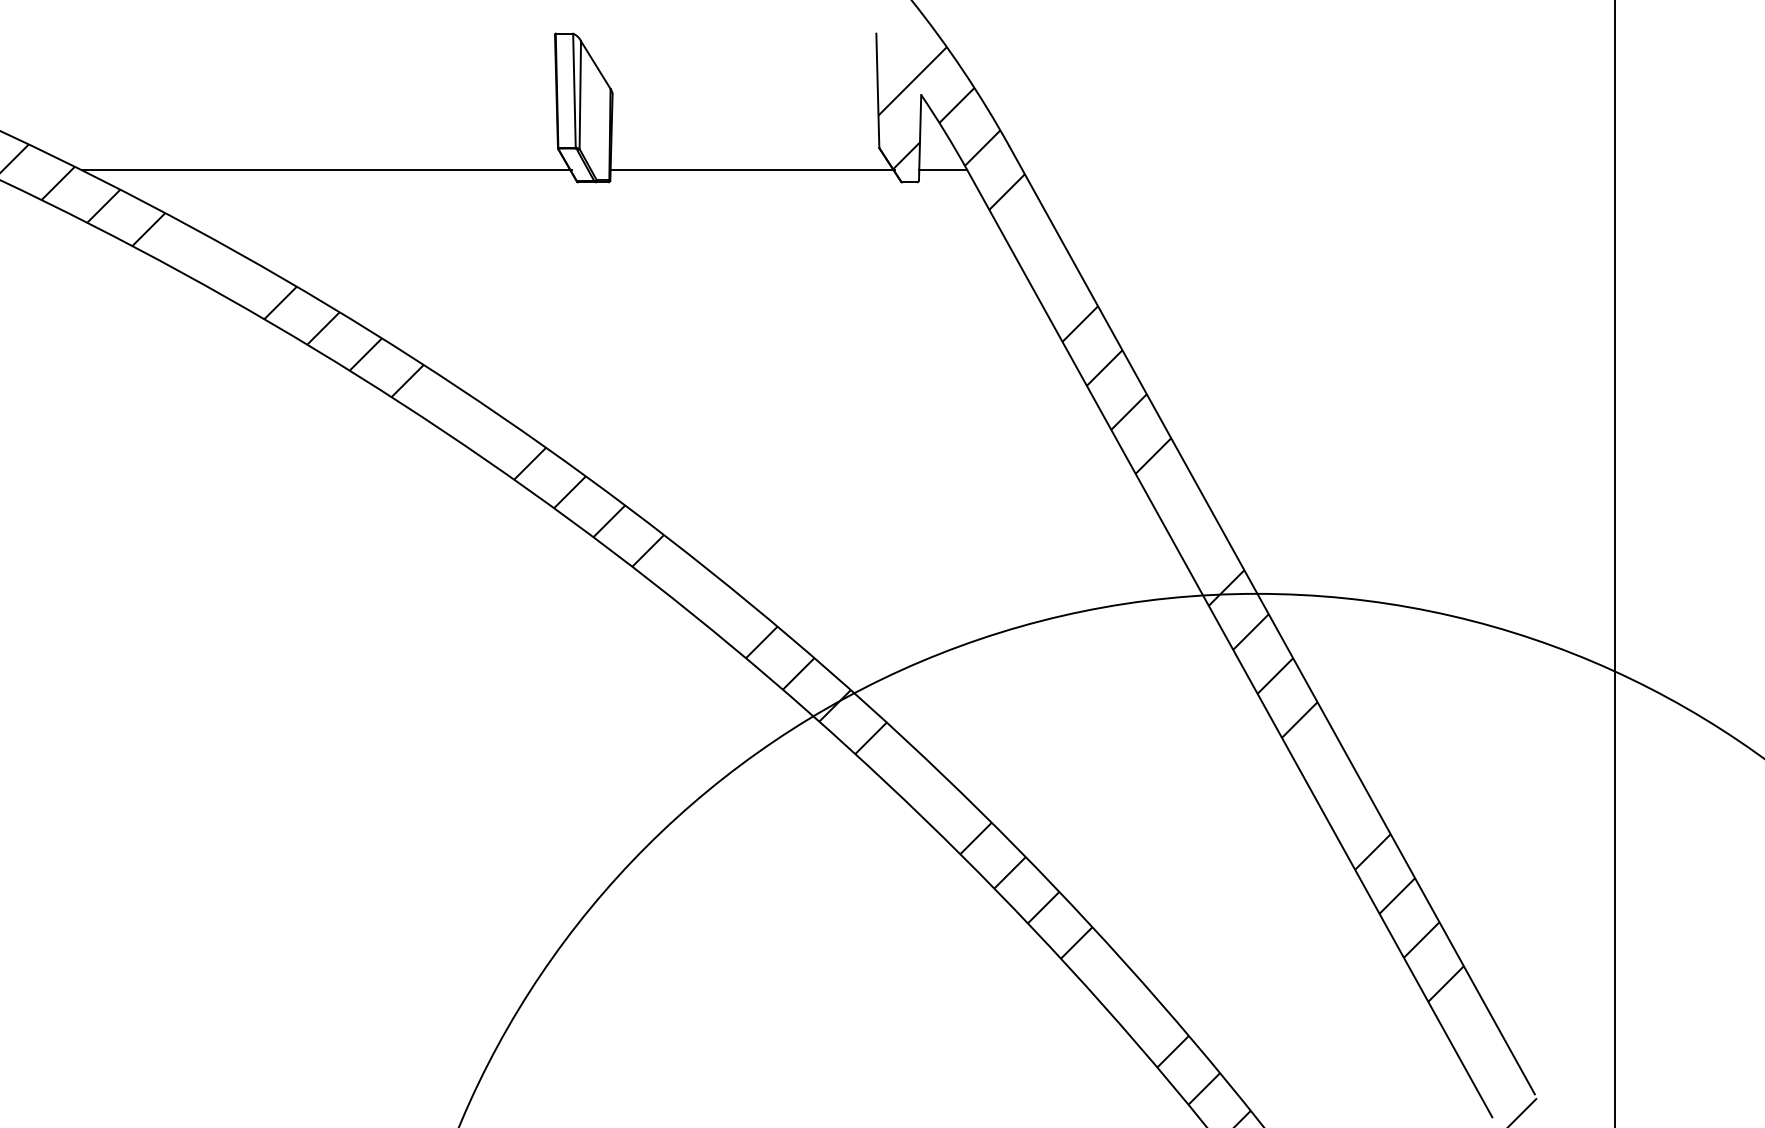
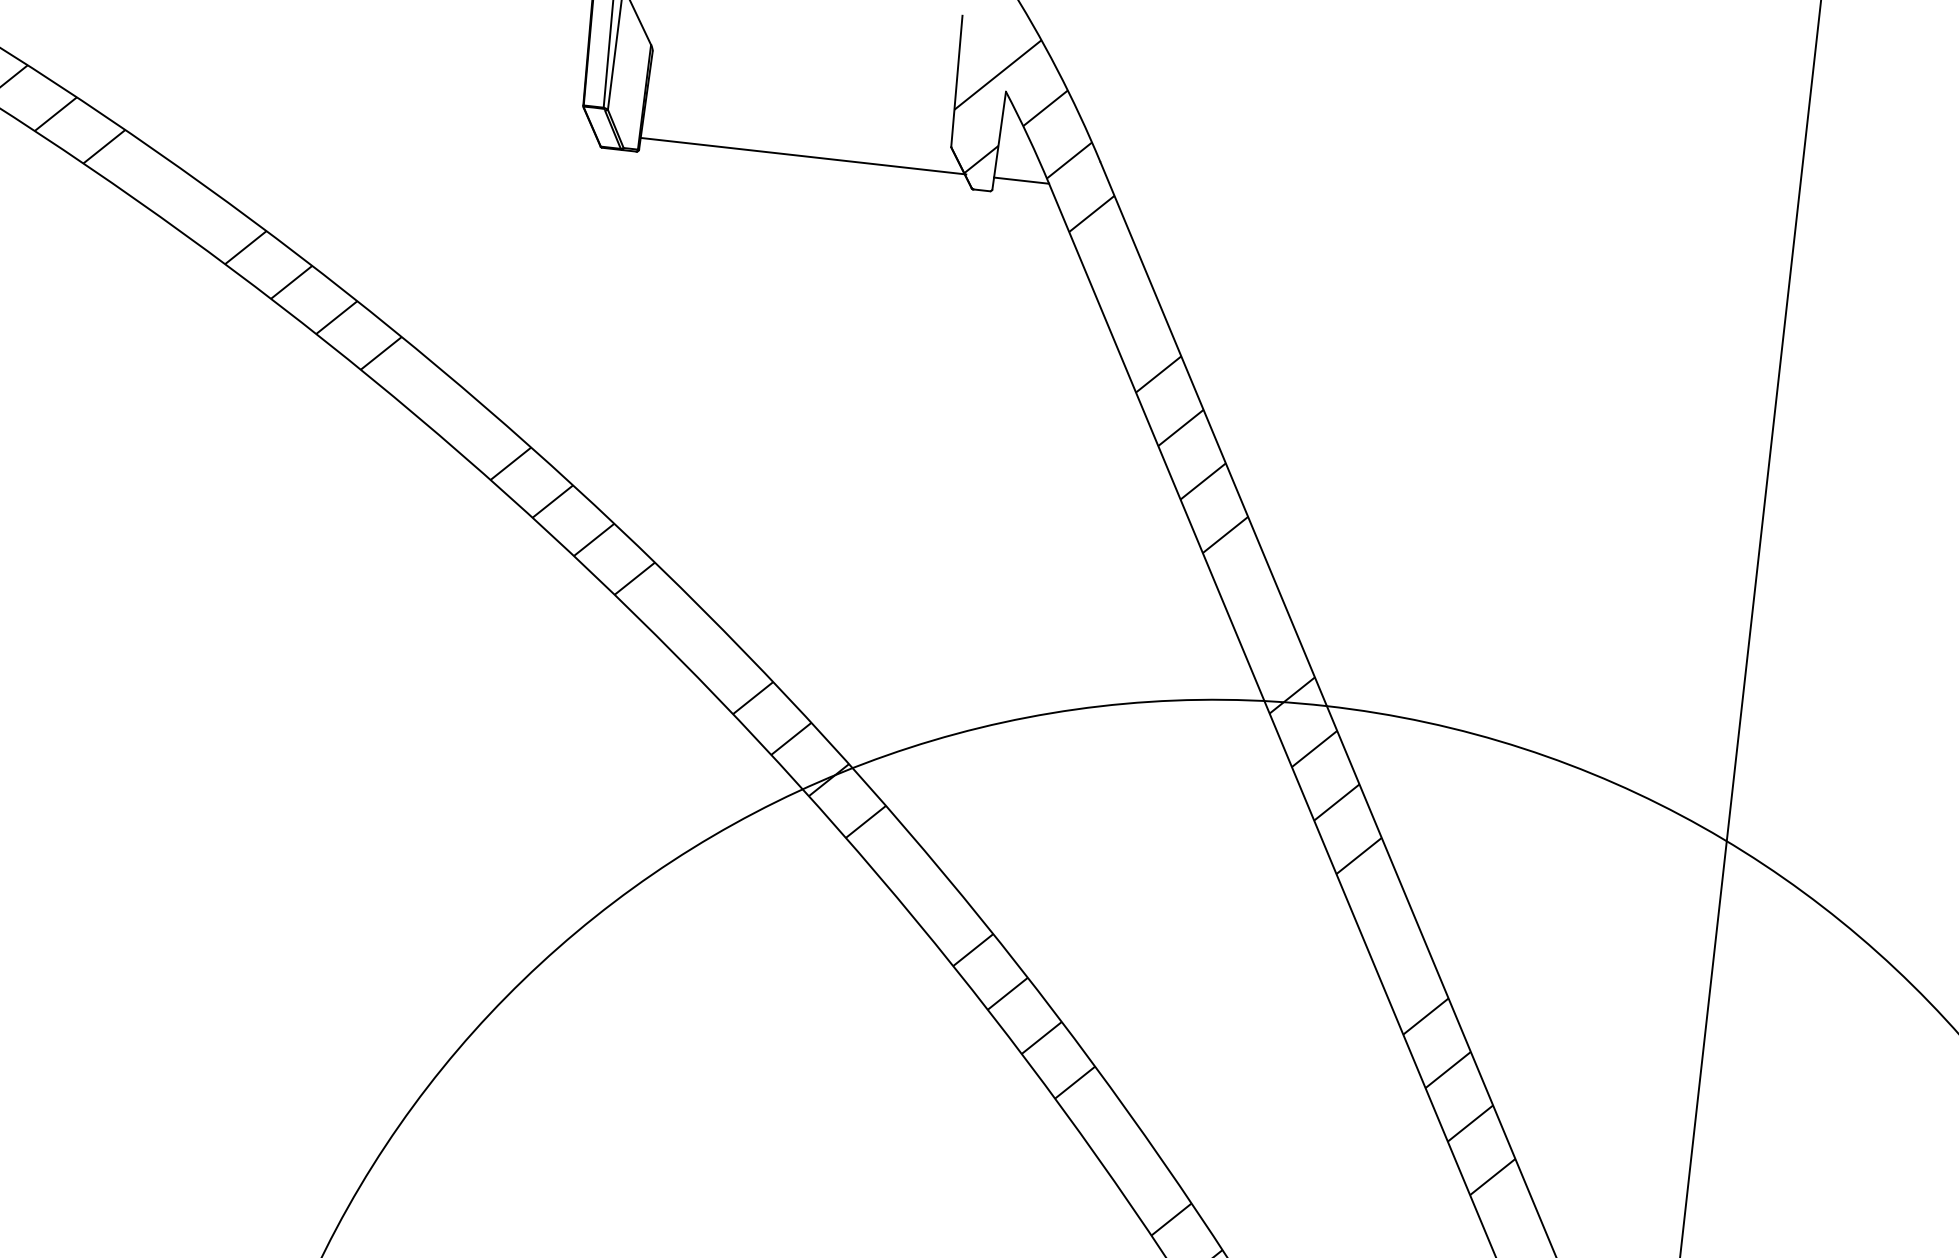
line: (326, 170) -> (315, 101), removed

